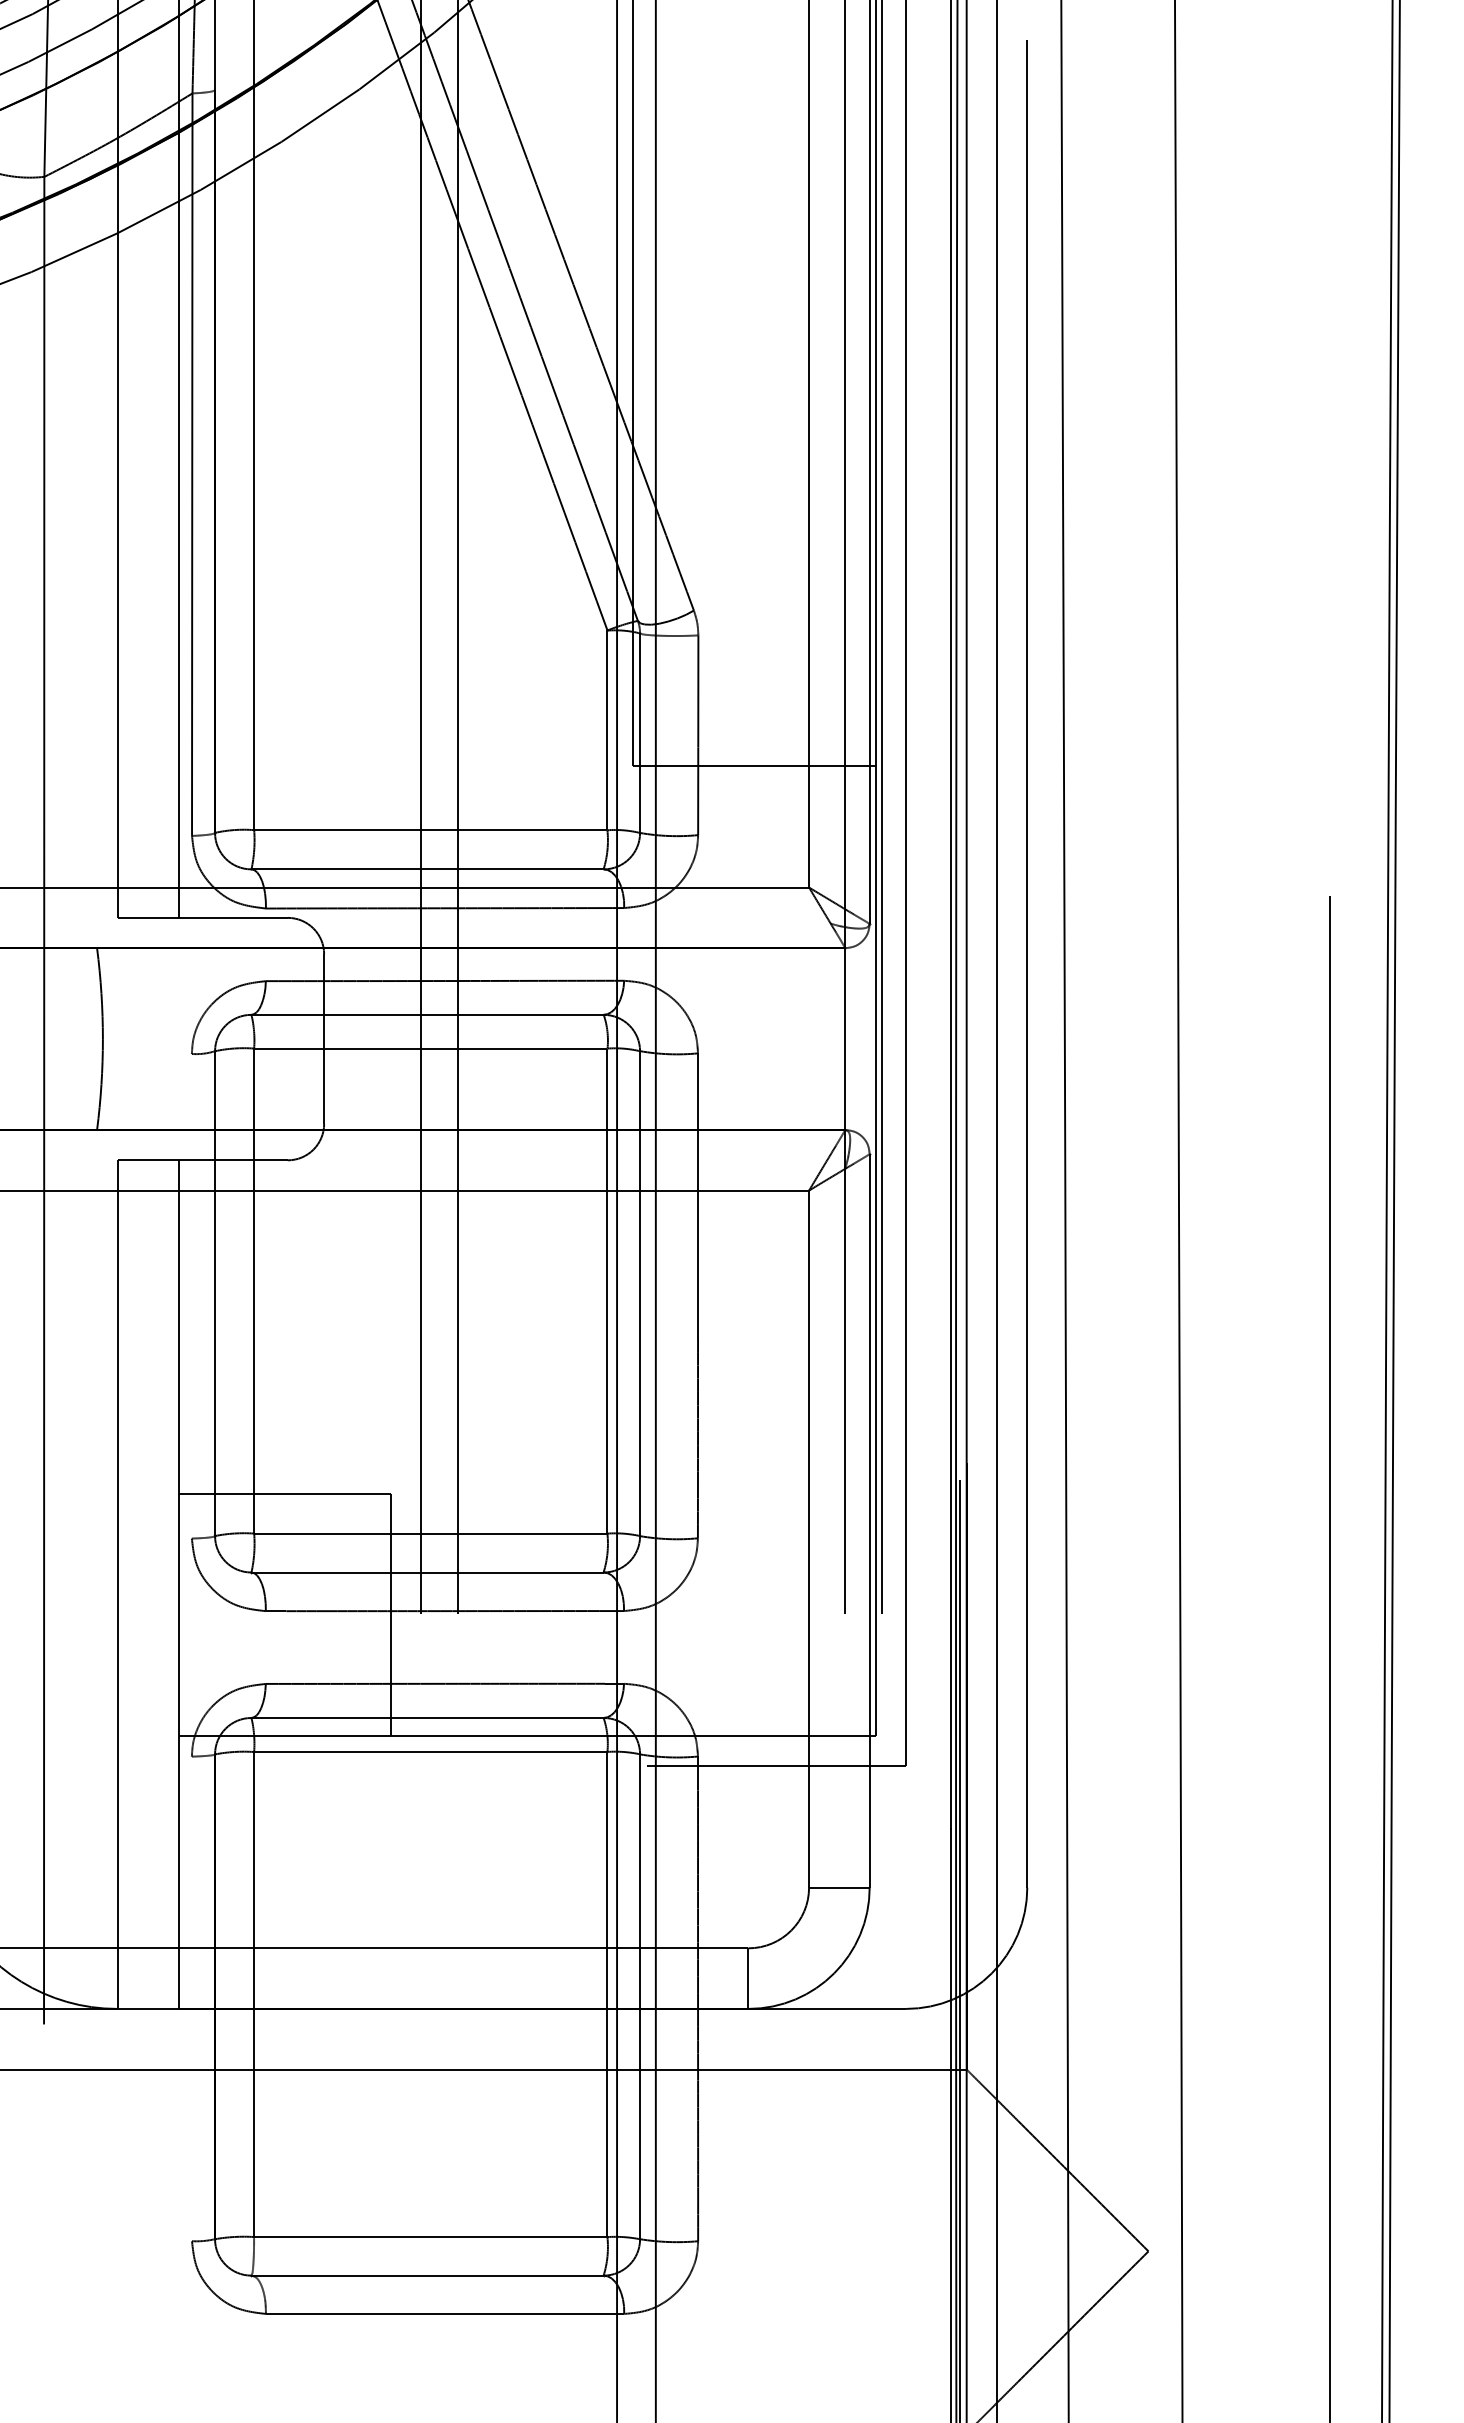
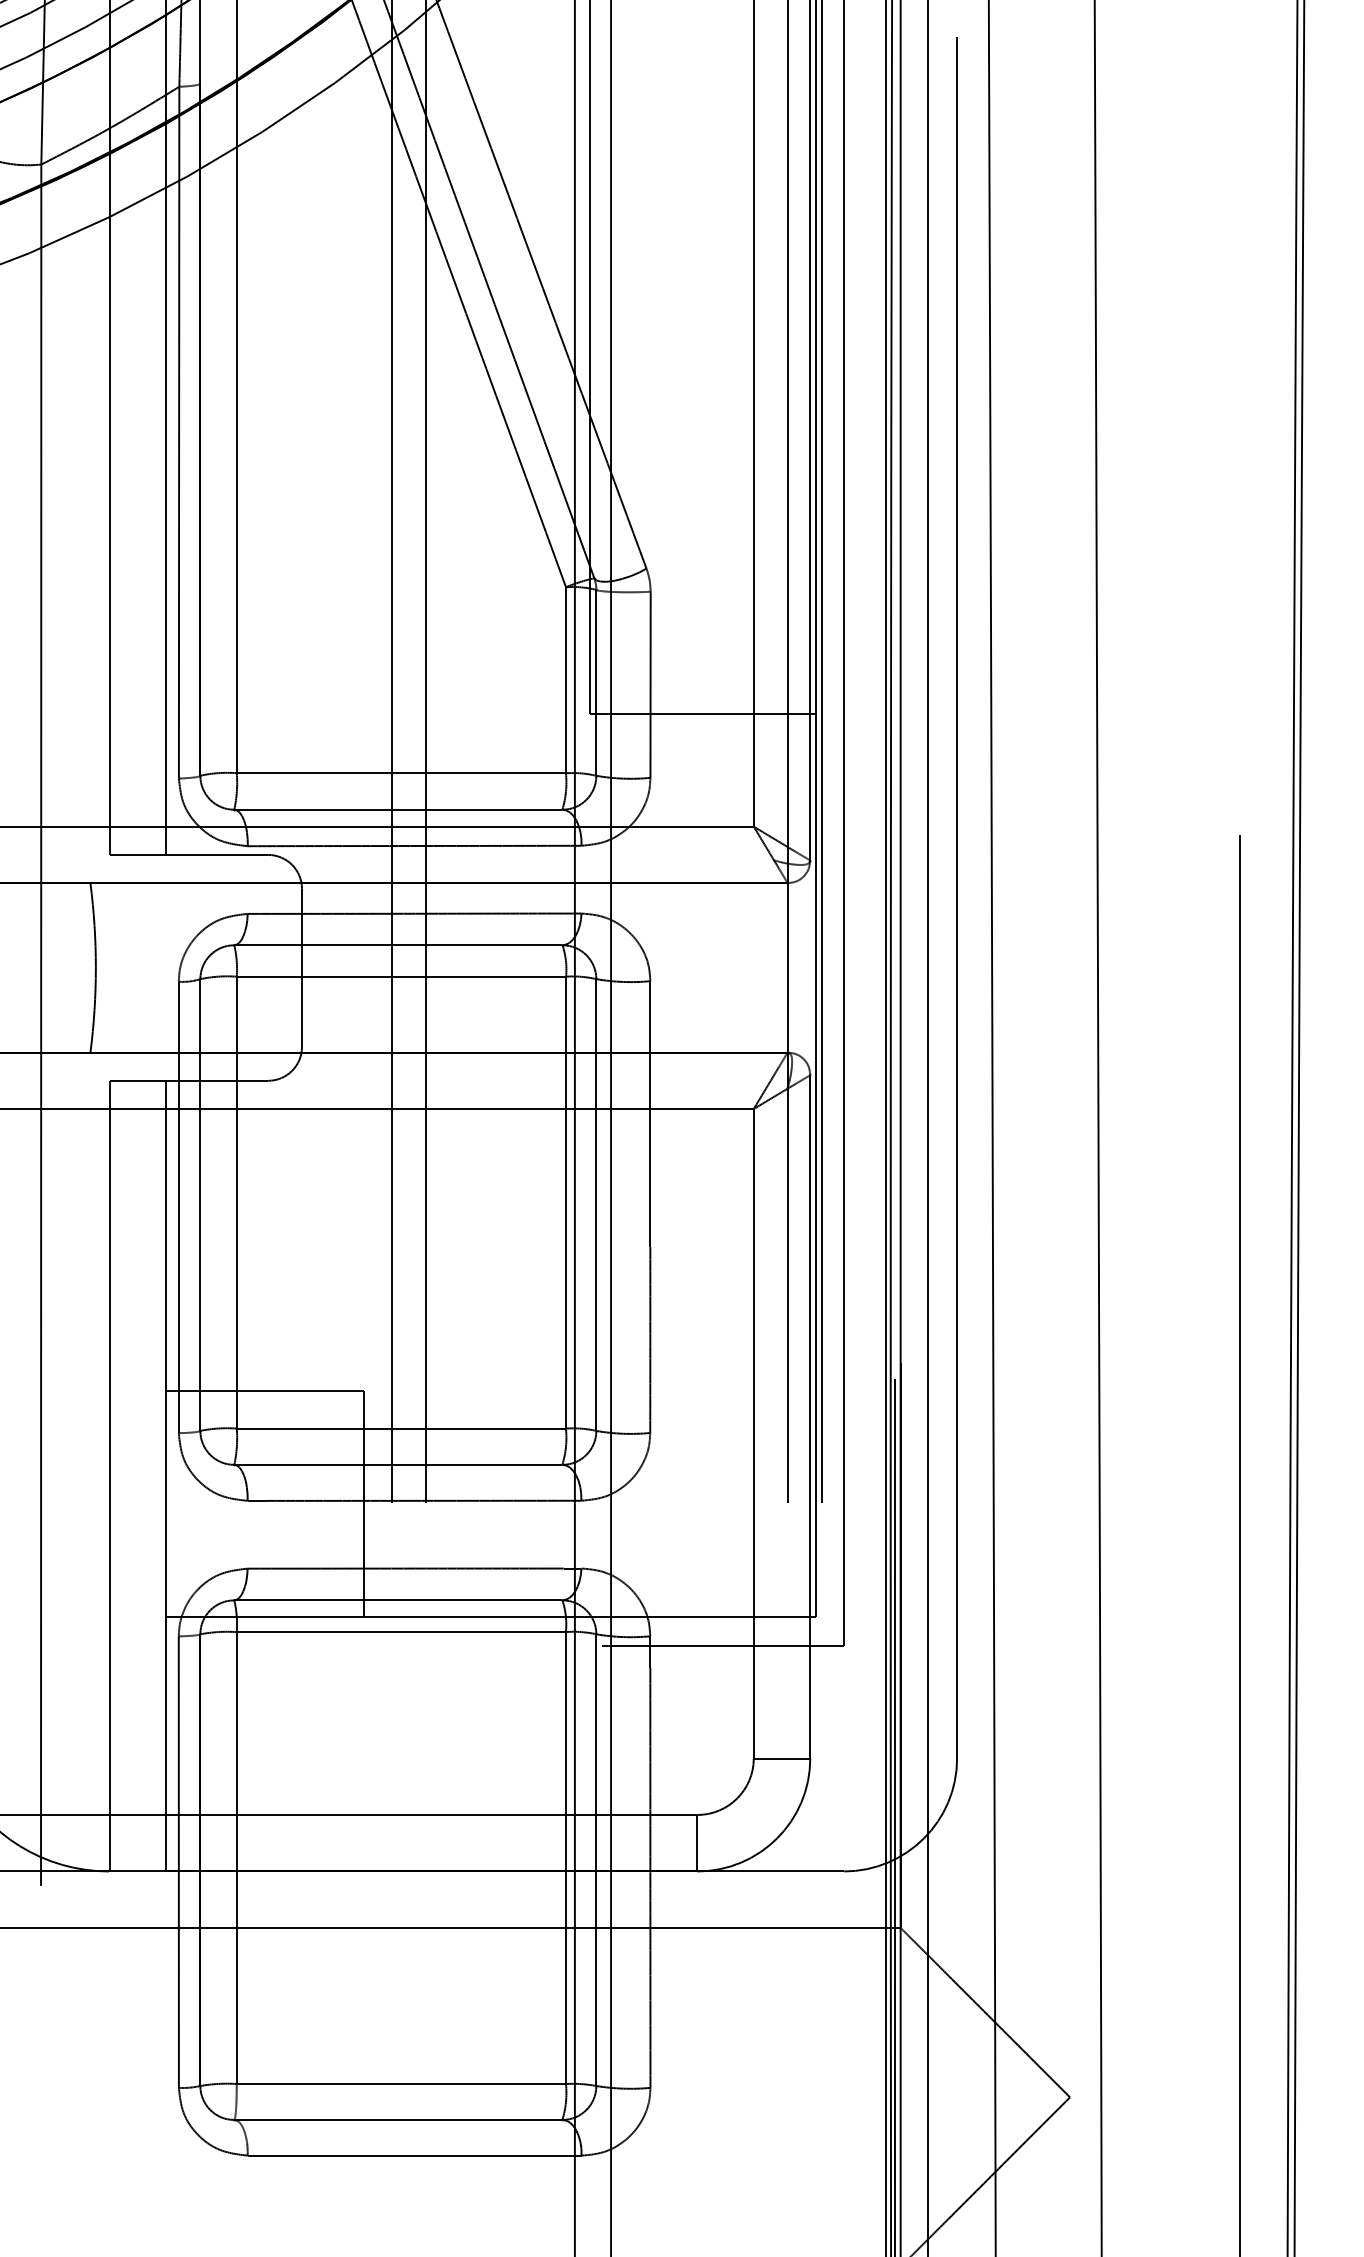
line: (191, 1296) -> (178, 1207), added
line: (191, 1998) -> (178, 1861), added

